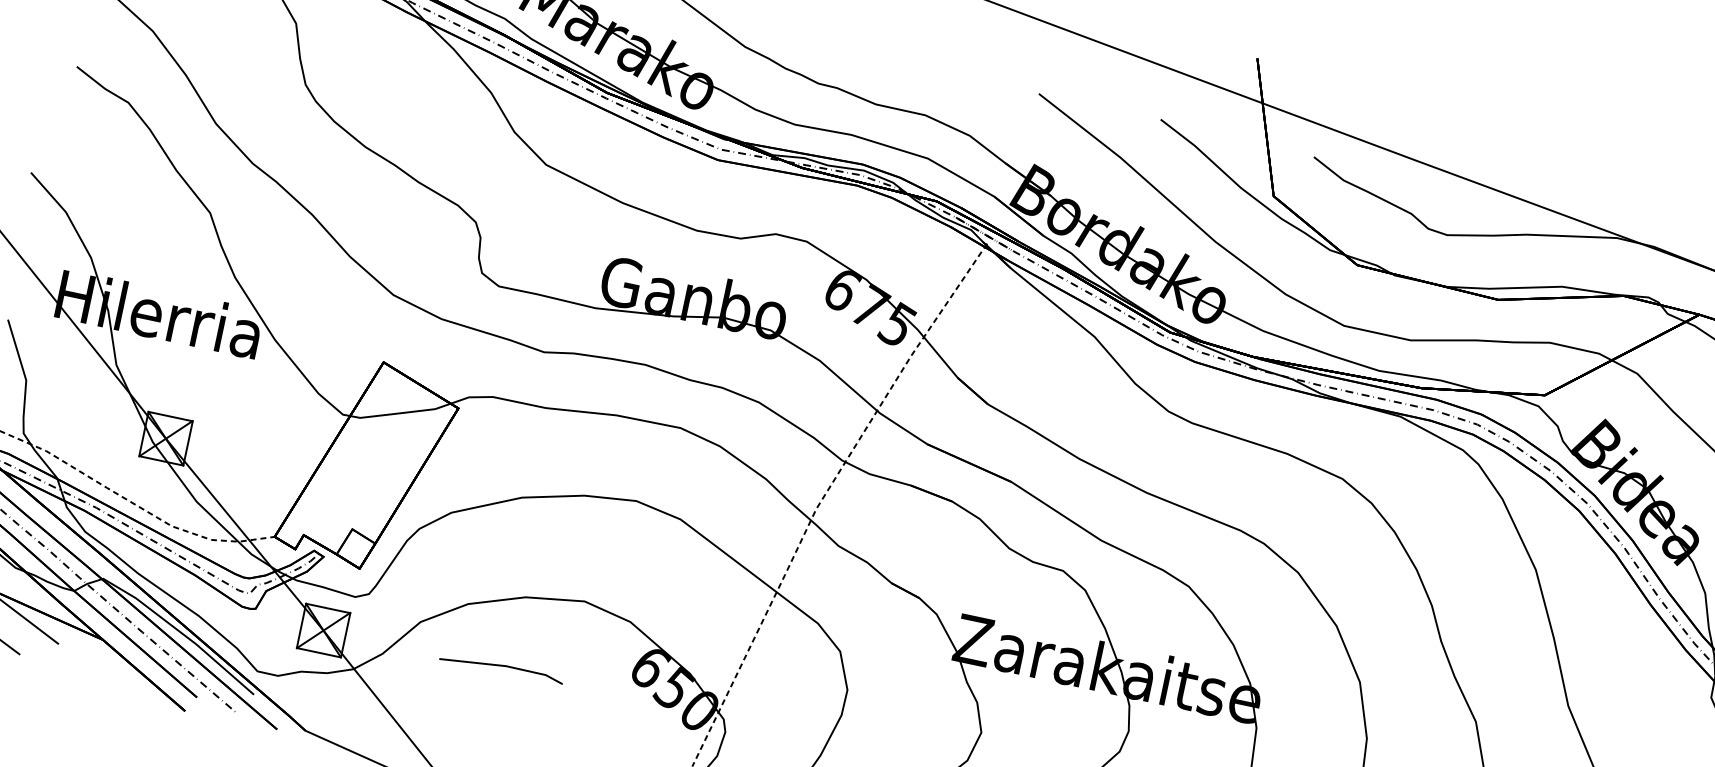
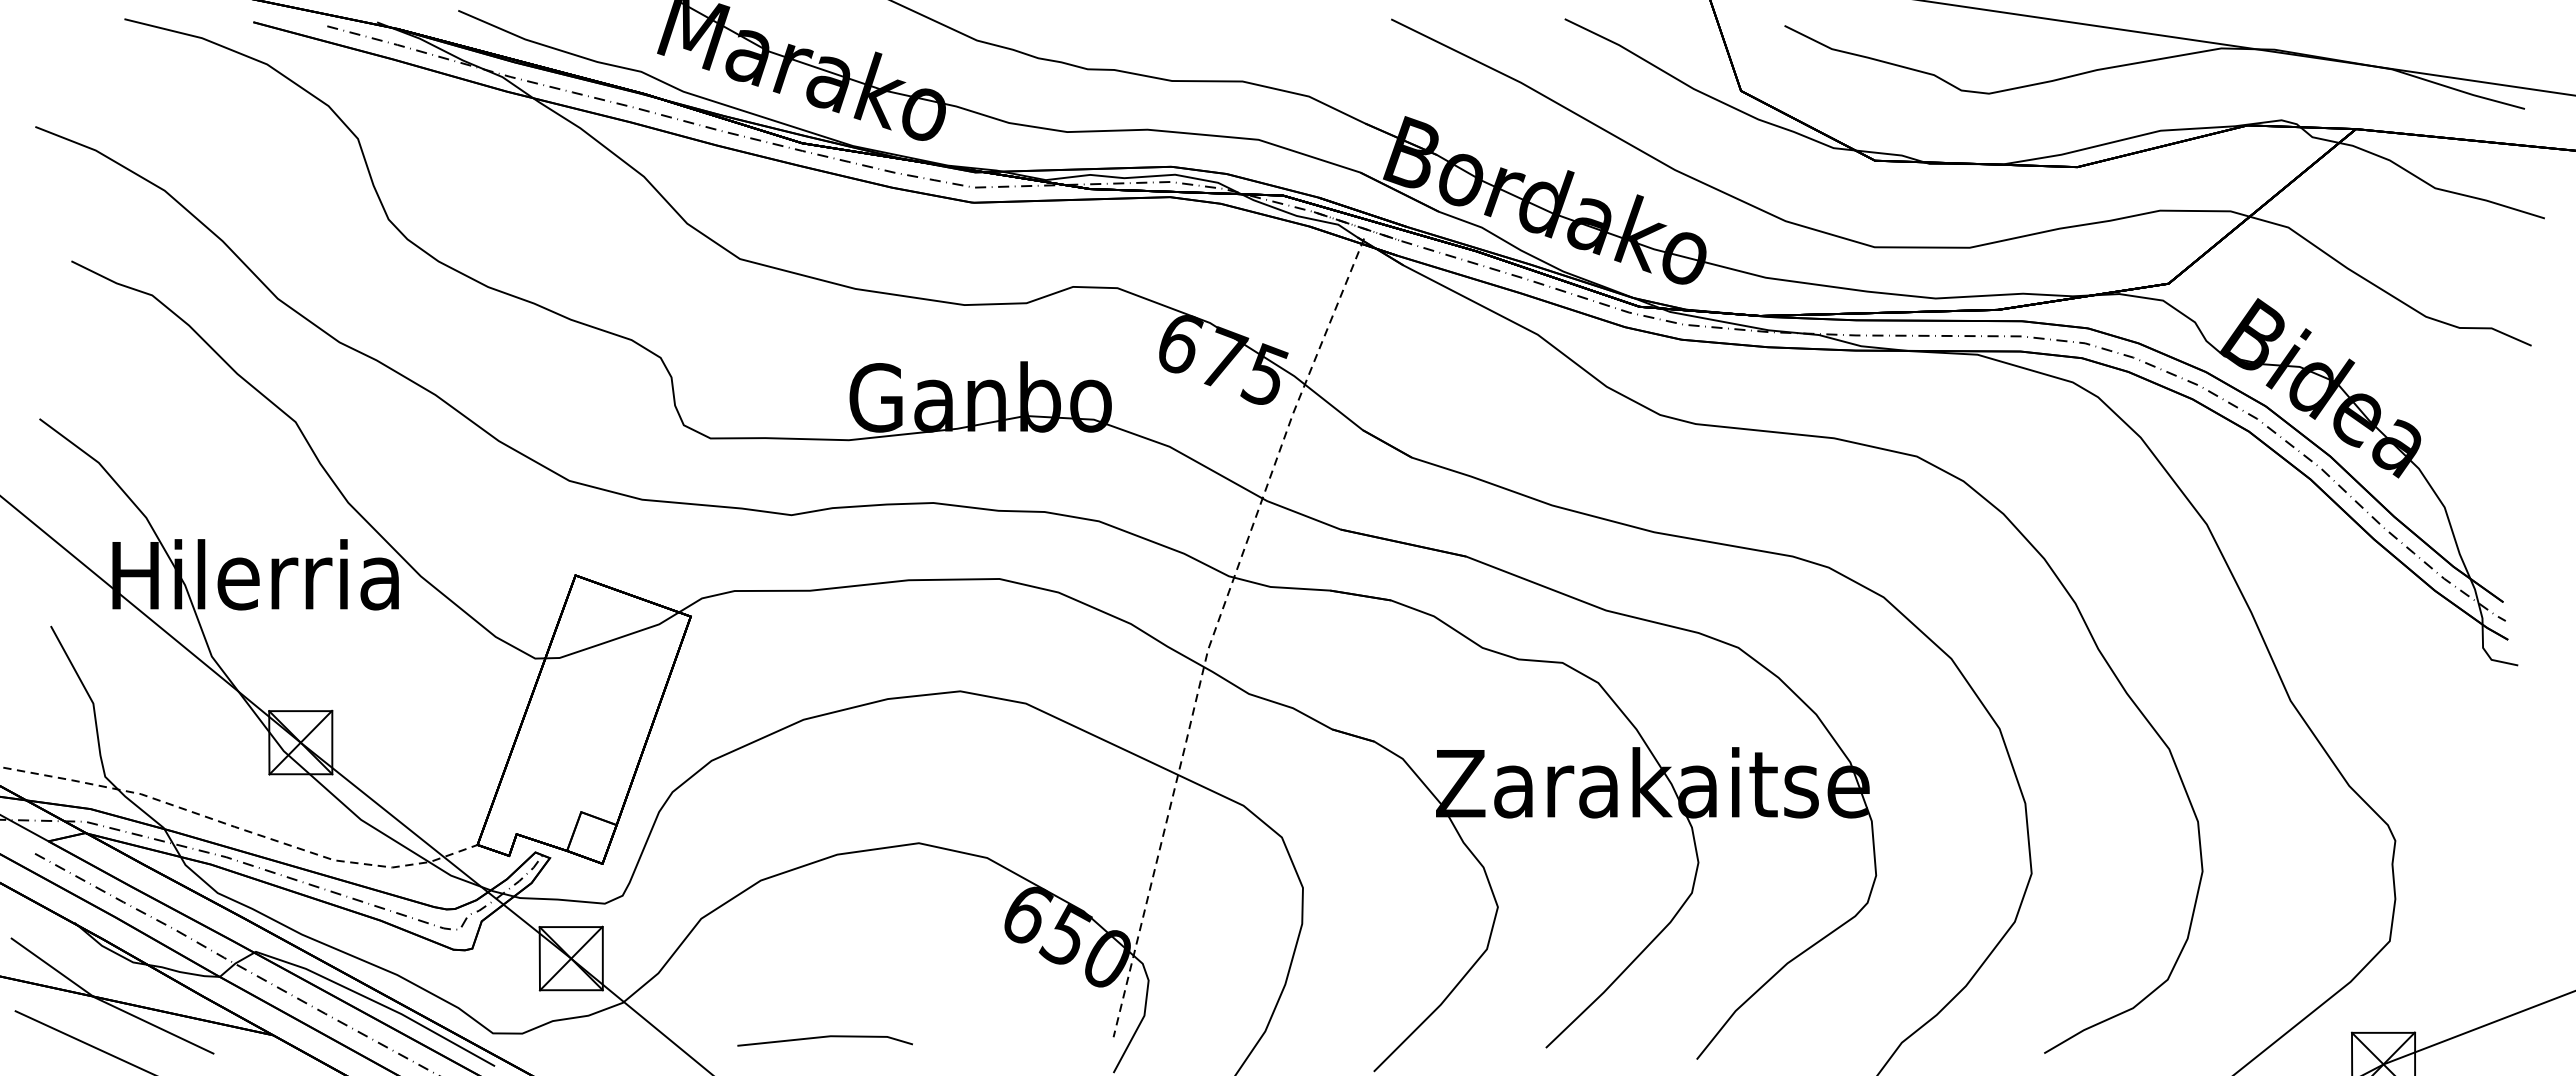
line: (501, 666) -> (824, 1037), moved

